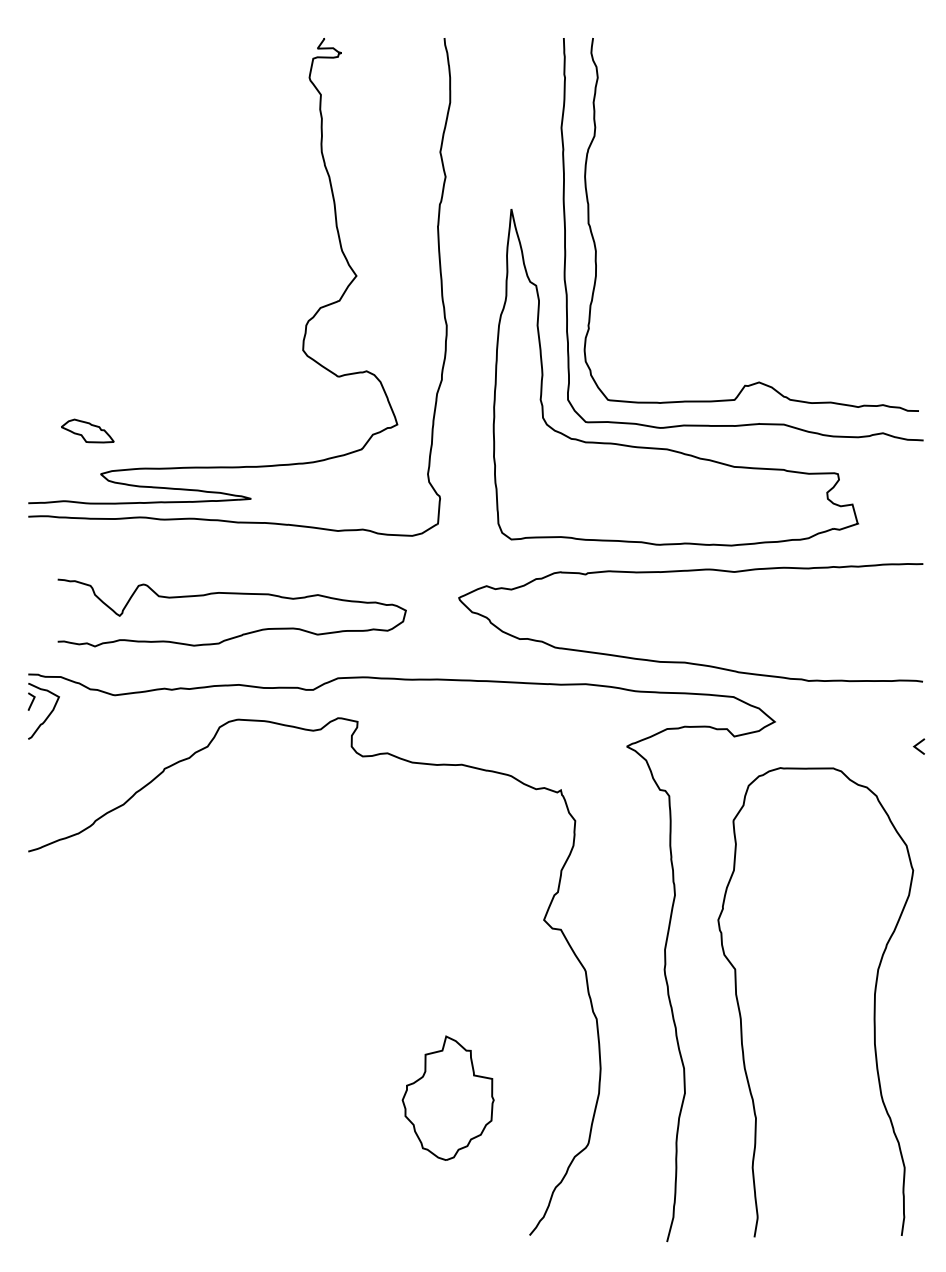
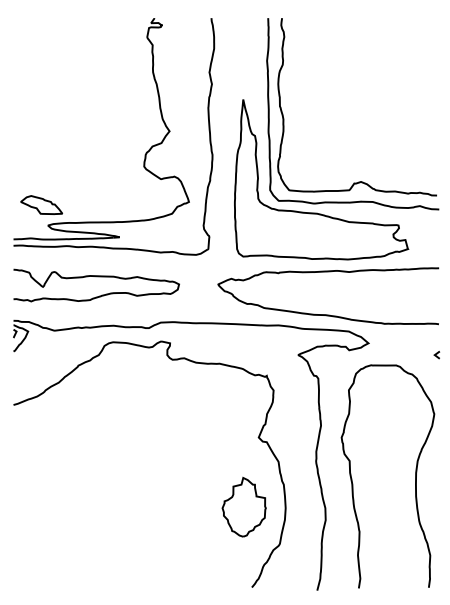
part: (87, 429) -> (41, 204), size x1.67
curve: (232, 596) -> (96, 277), moved
part: (446, 1096) -> (243, 506), moved

